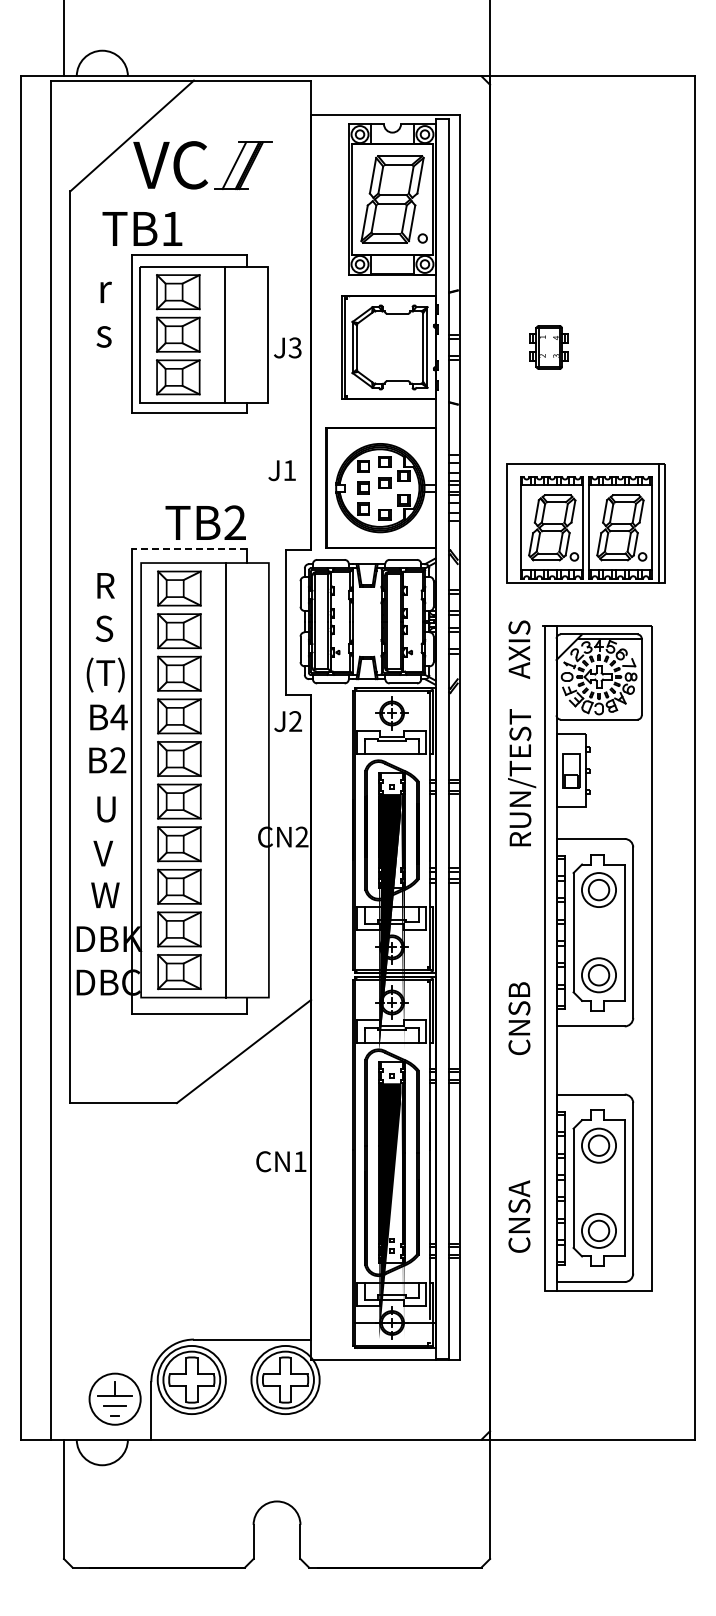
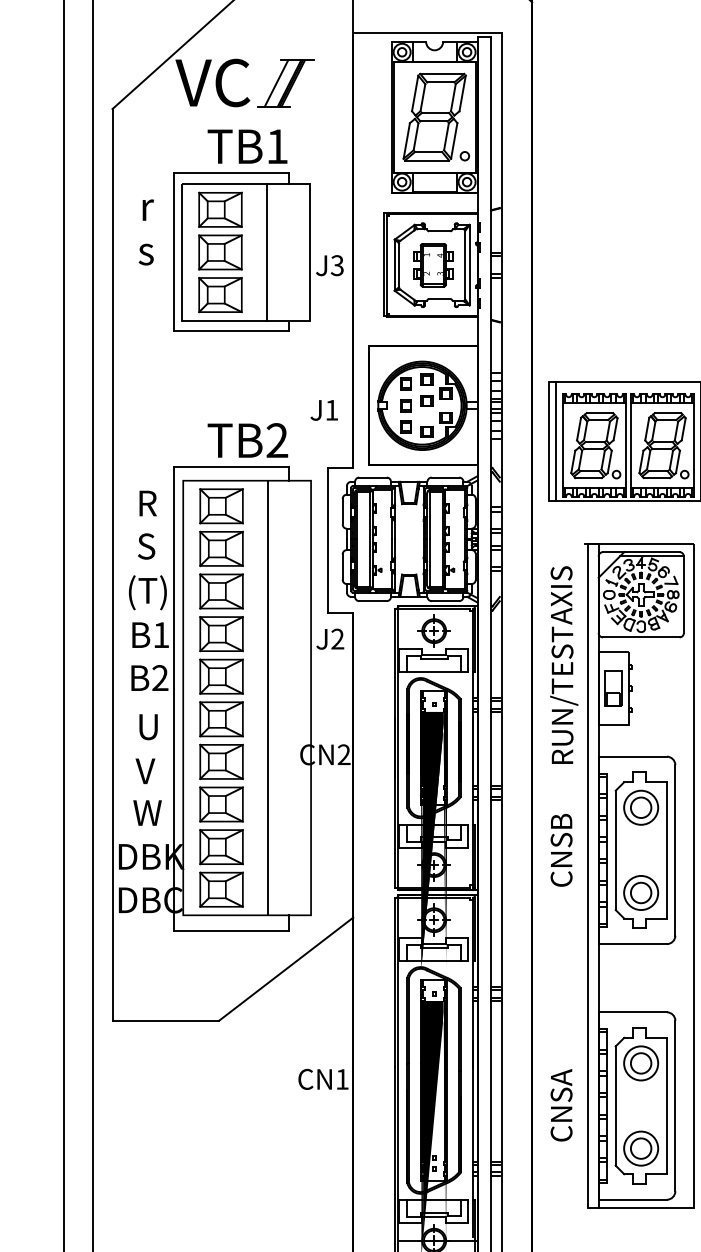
text: (142, 228) -> (247, 146), moved
part: (548, 347) -> (432, 265), moved
text: (281, 470) -> (323, 410), moved
line: (513, 523) -> (555, 441), added
line: (189, 549) -> (231, 467), dashed -> solid
text: (519, 649) -> (561, 595), moved
text: (118, 717) -> (160, 635), B4 -> B1
text: (519, 1018) -> (561, 850), moved
text: (519, 1216) -> (561, 1105), moved

